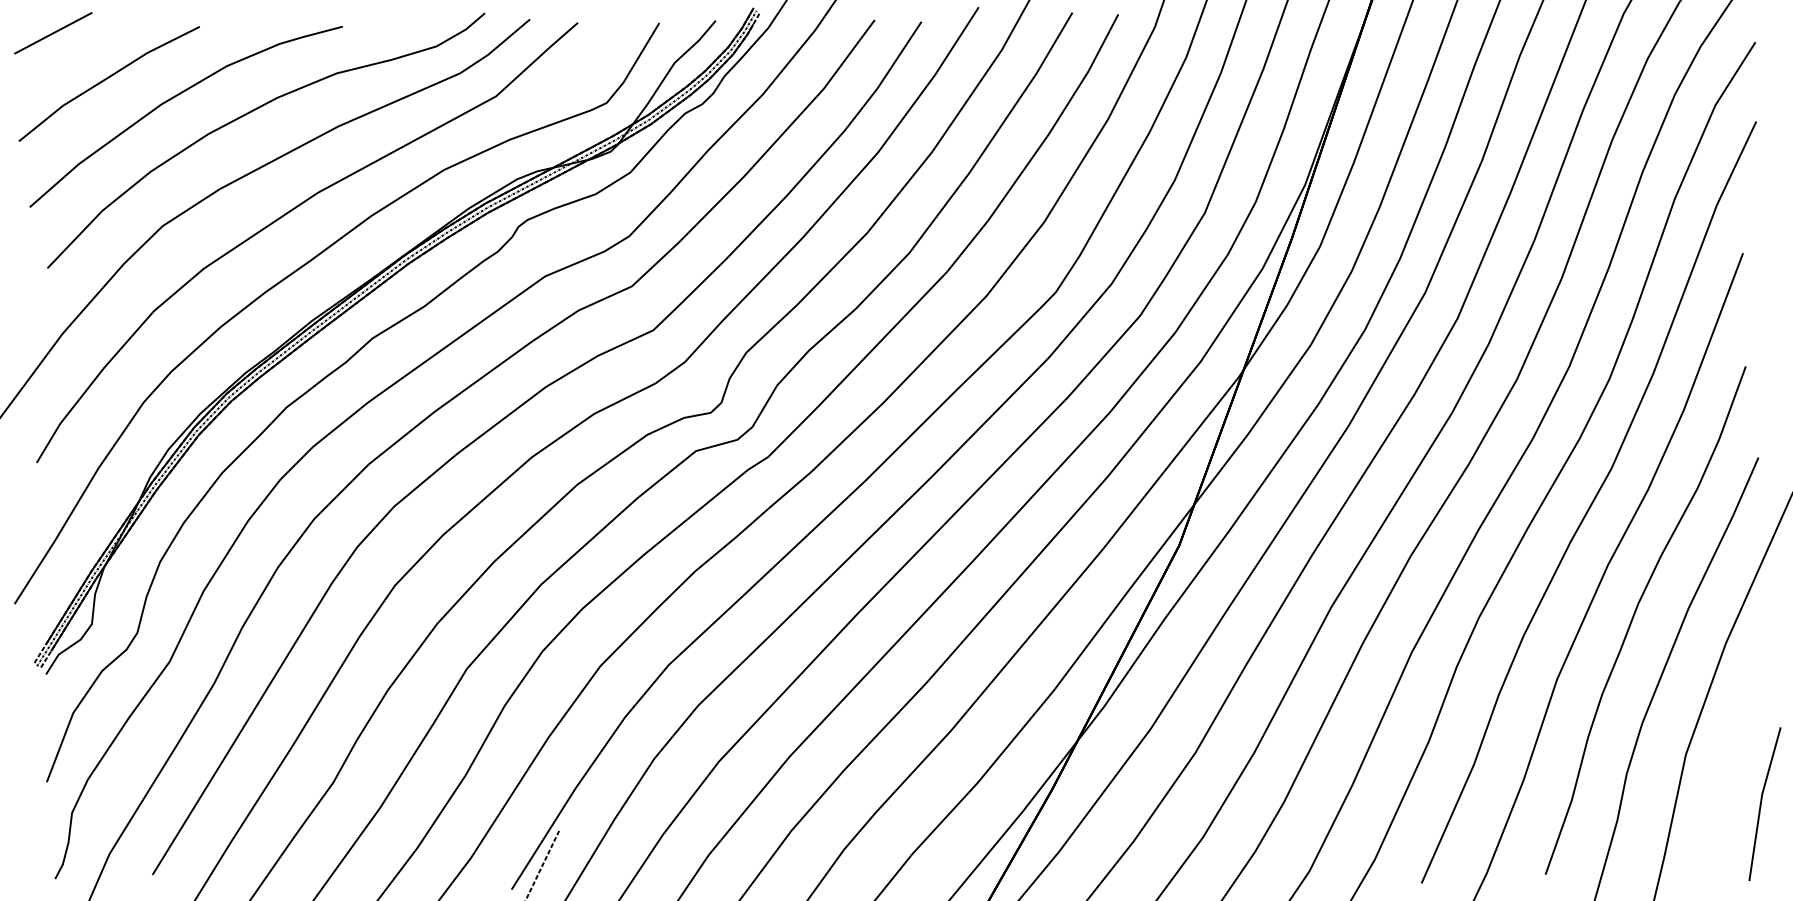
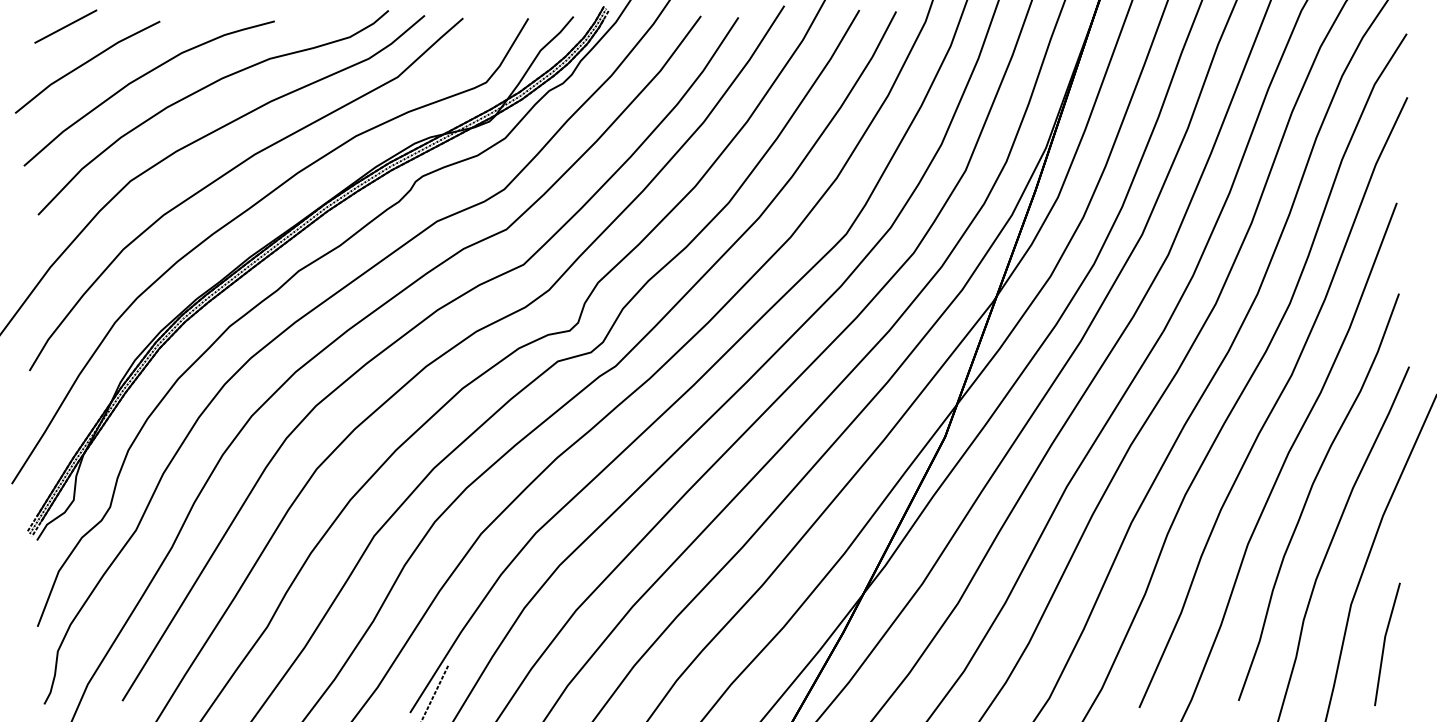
line: (52, 33) -> (65, 26), moved
line: (1762, 803) -> (1385, 643), moved

